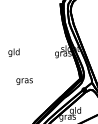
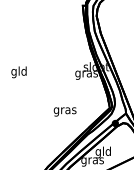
text: (24, 81) -> (64, 111), moved

